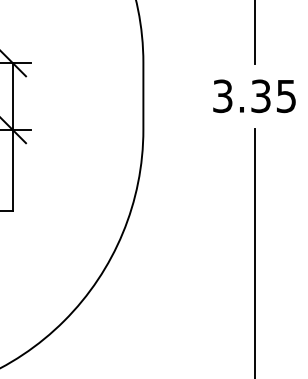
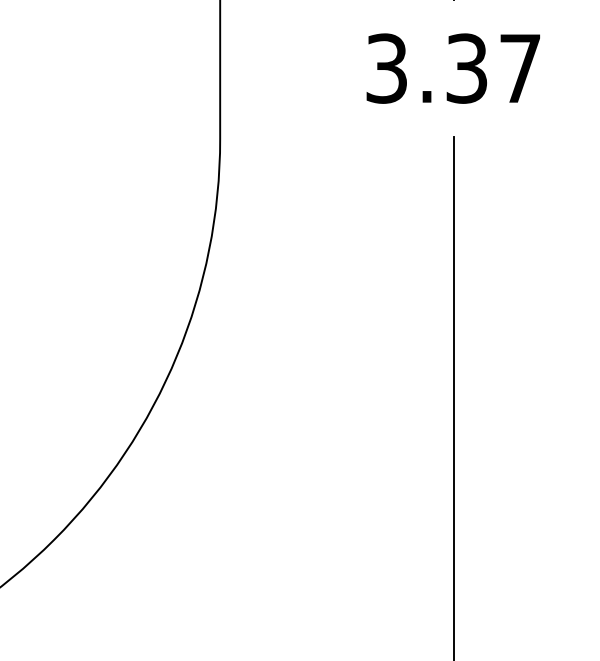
text: (286, 96) -> (520, 69), 3.35 -> 3.37

